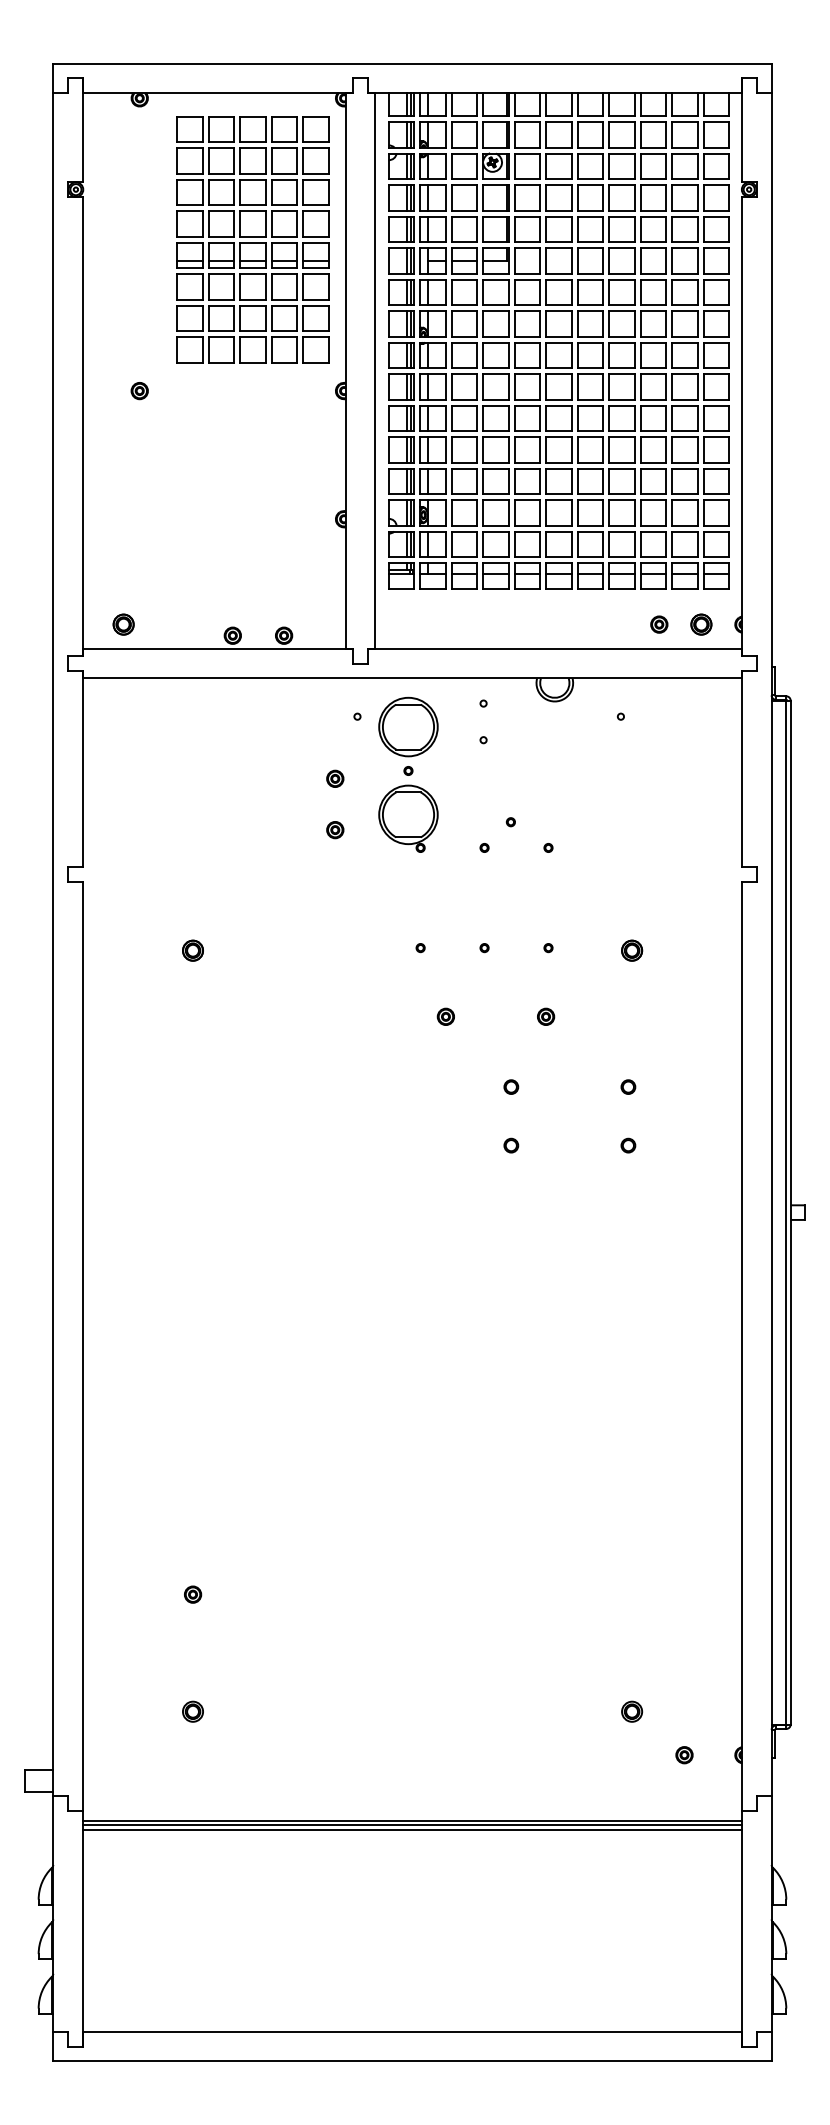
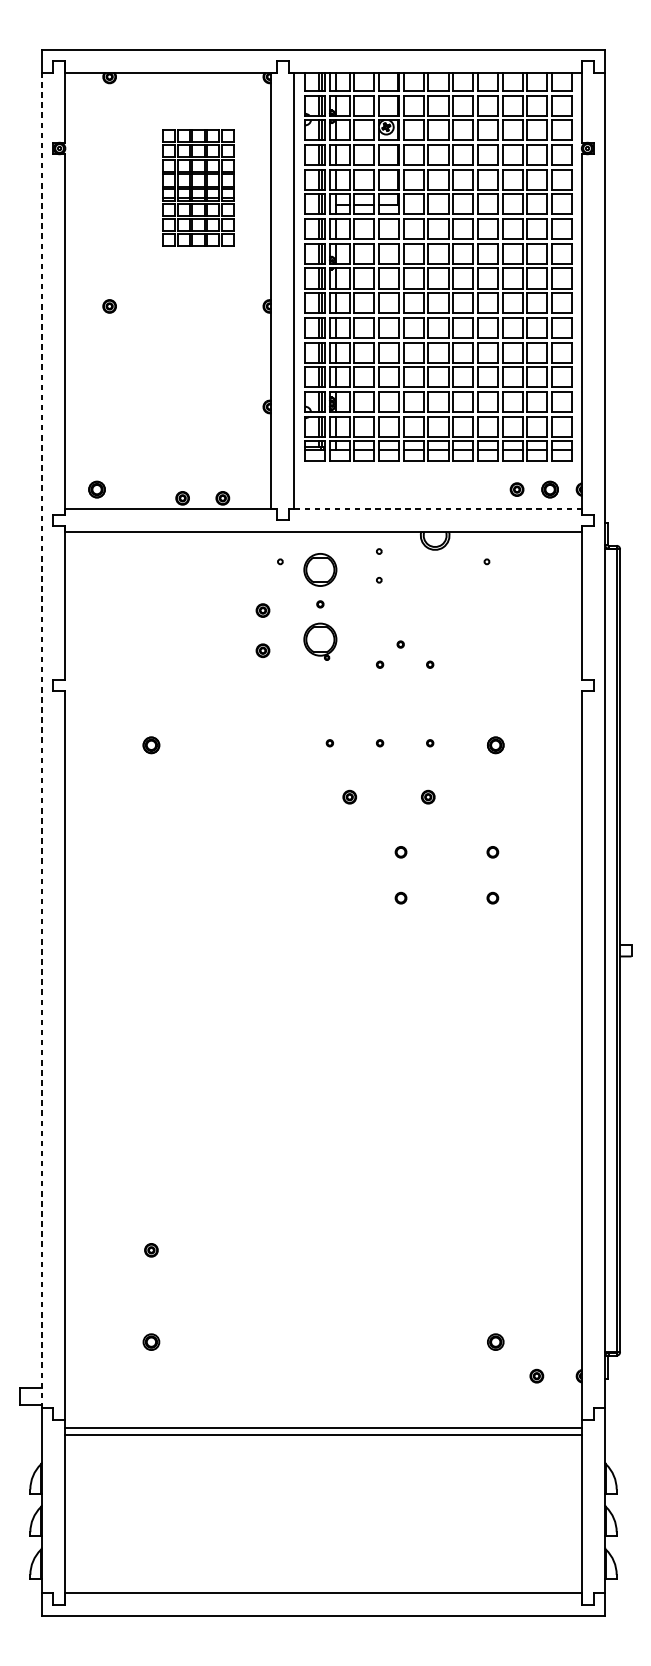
part: (252, 239) -> (198, 187), size x0.6
line: (554, 649) -> (434, 509), solid -> dashed
part: (408, 726) -> (320, 569), size x0.7
part: (408, 818) -> (320, 641), size x0.7
line: (53, 944) -> (42, 740), solid -> dashed
line: (412, 1825) -> (323, 1431), removed

